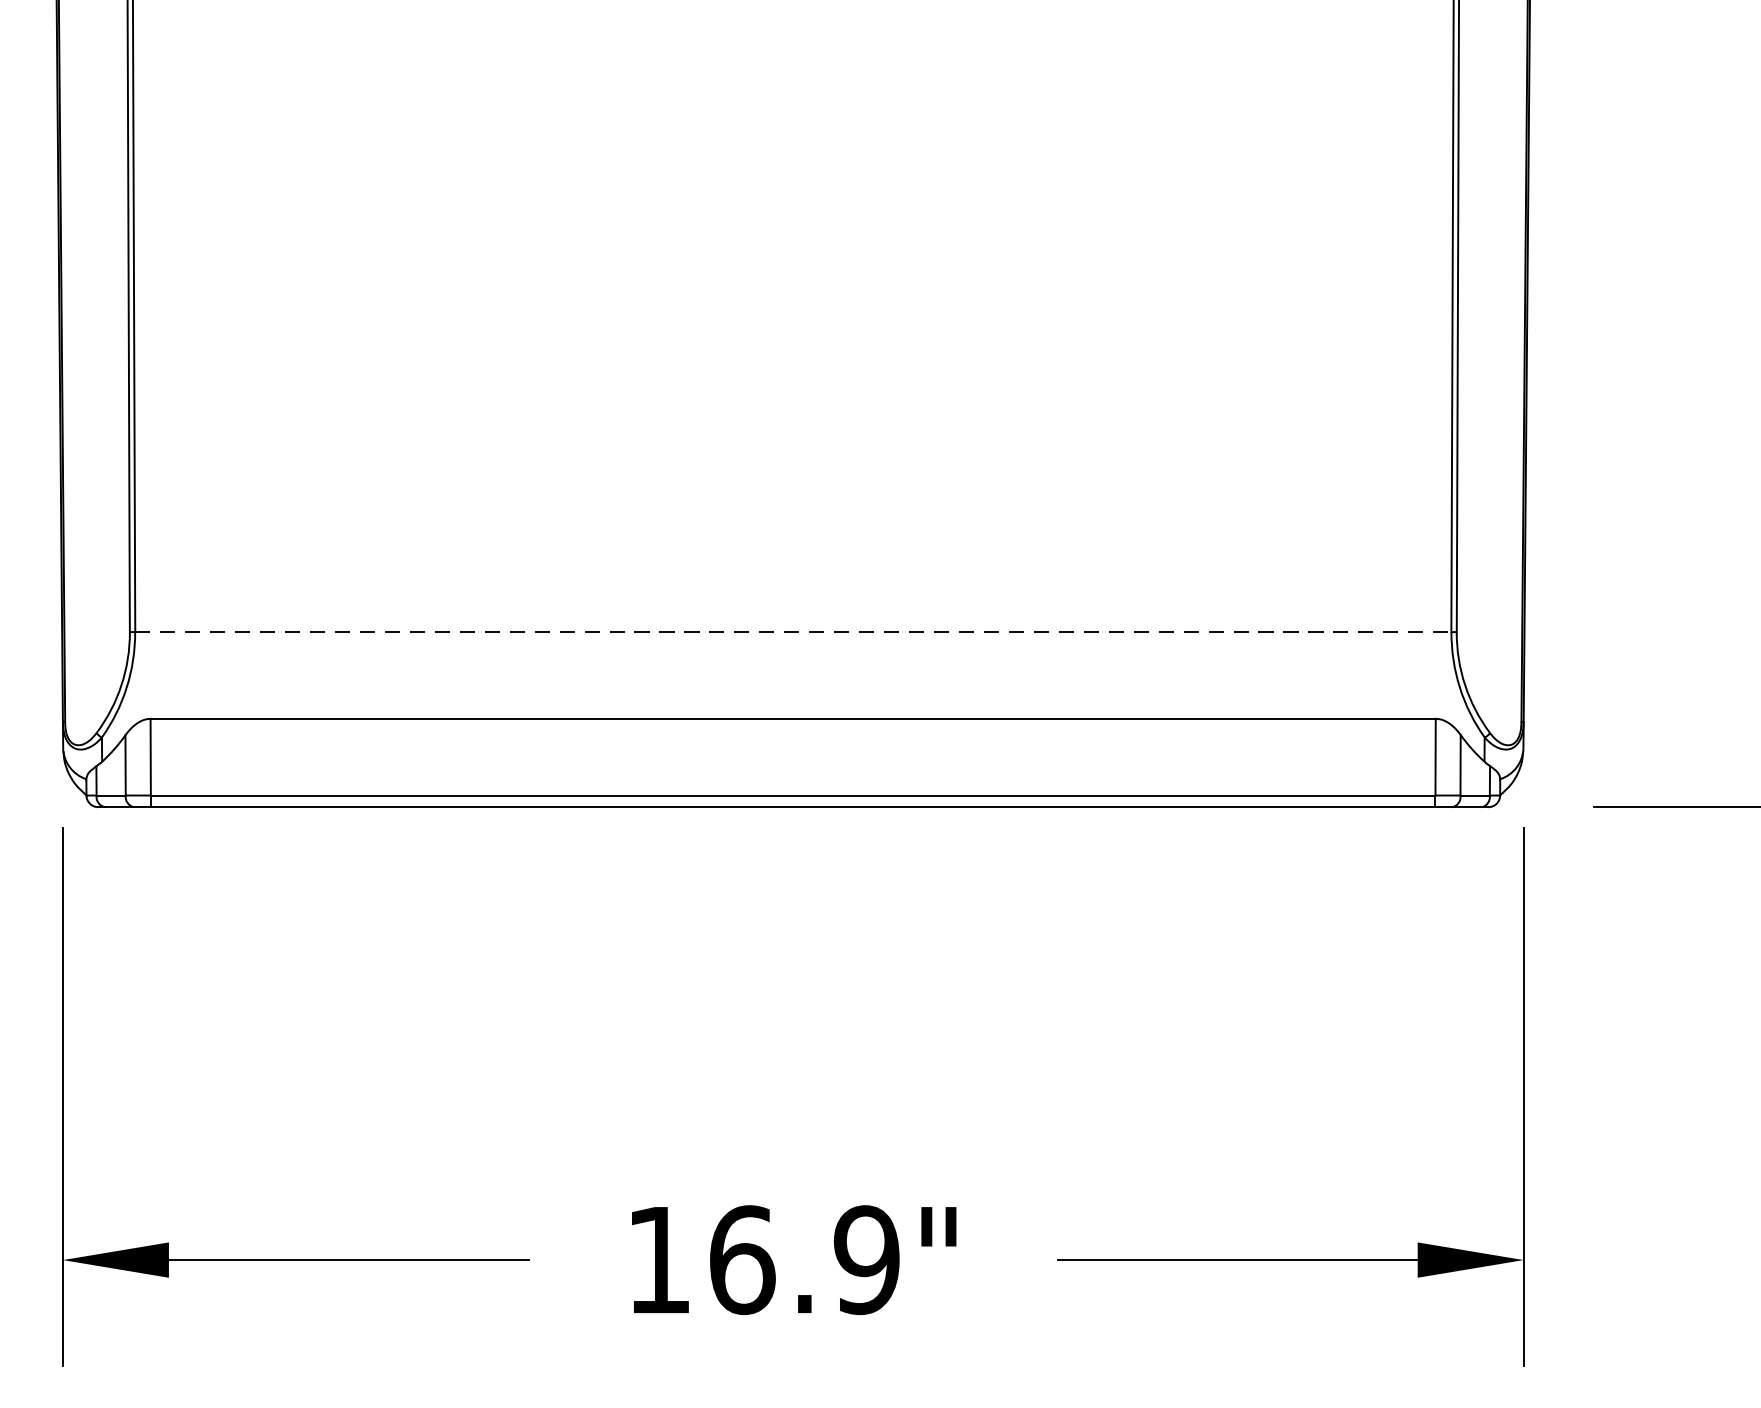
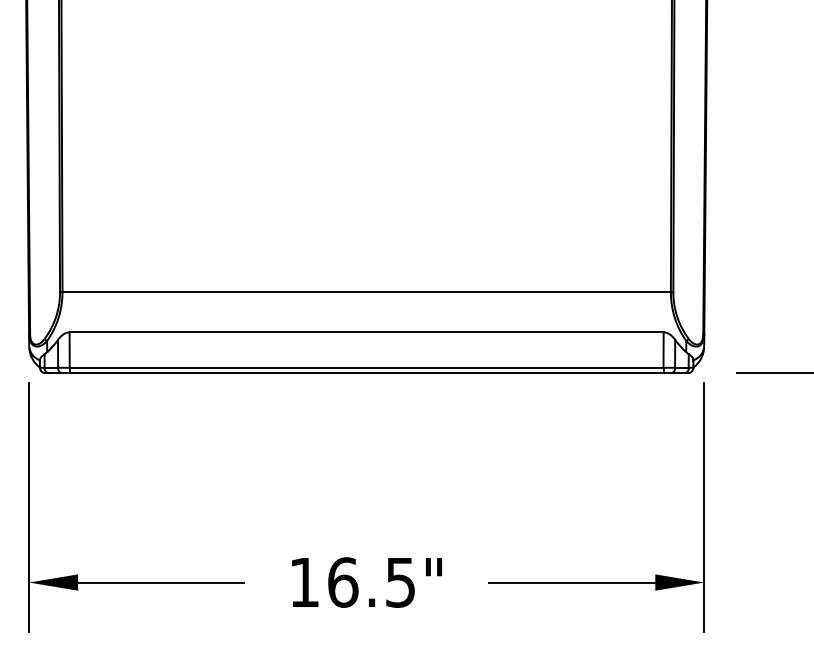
line: (795, 632) -> (367, 292), dashed -> solid
text: (866, 1259) -> (400, 582), 16.9" -> 16.5"

